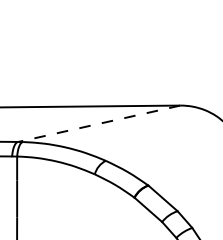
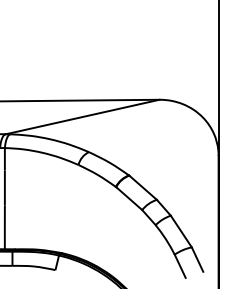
line: (99, 124) -> (82, 117), dashed -> solid

